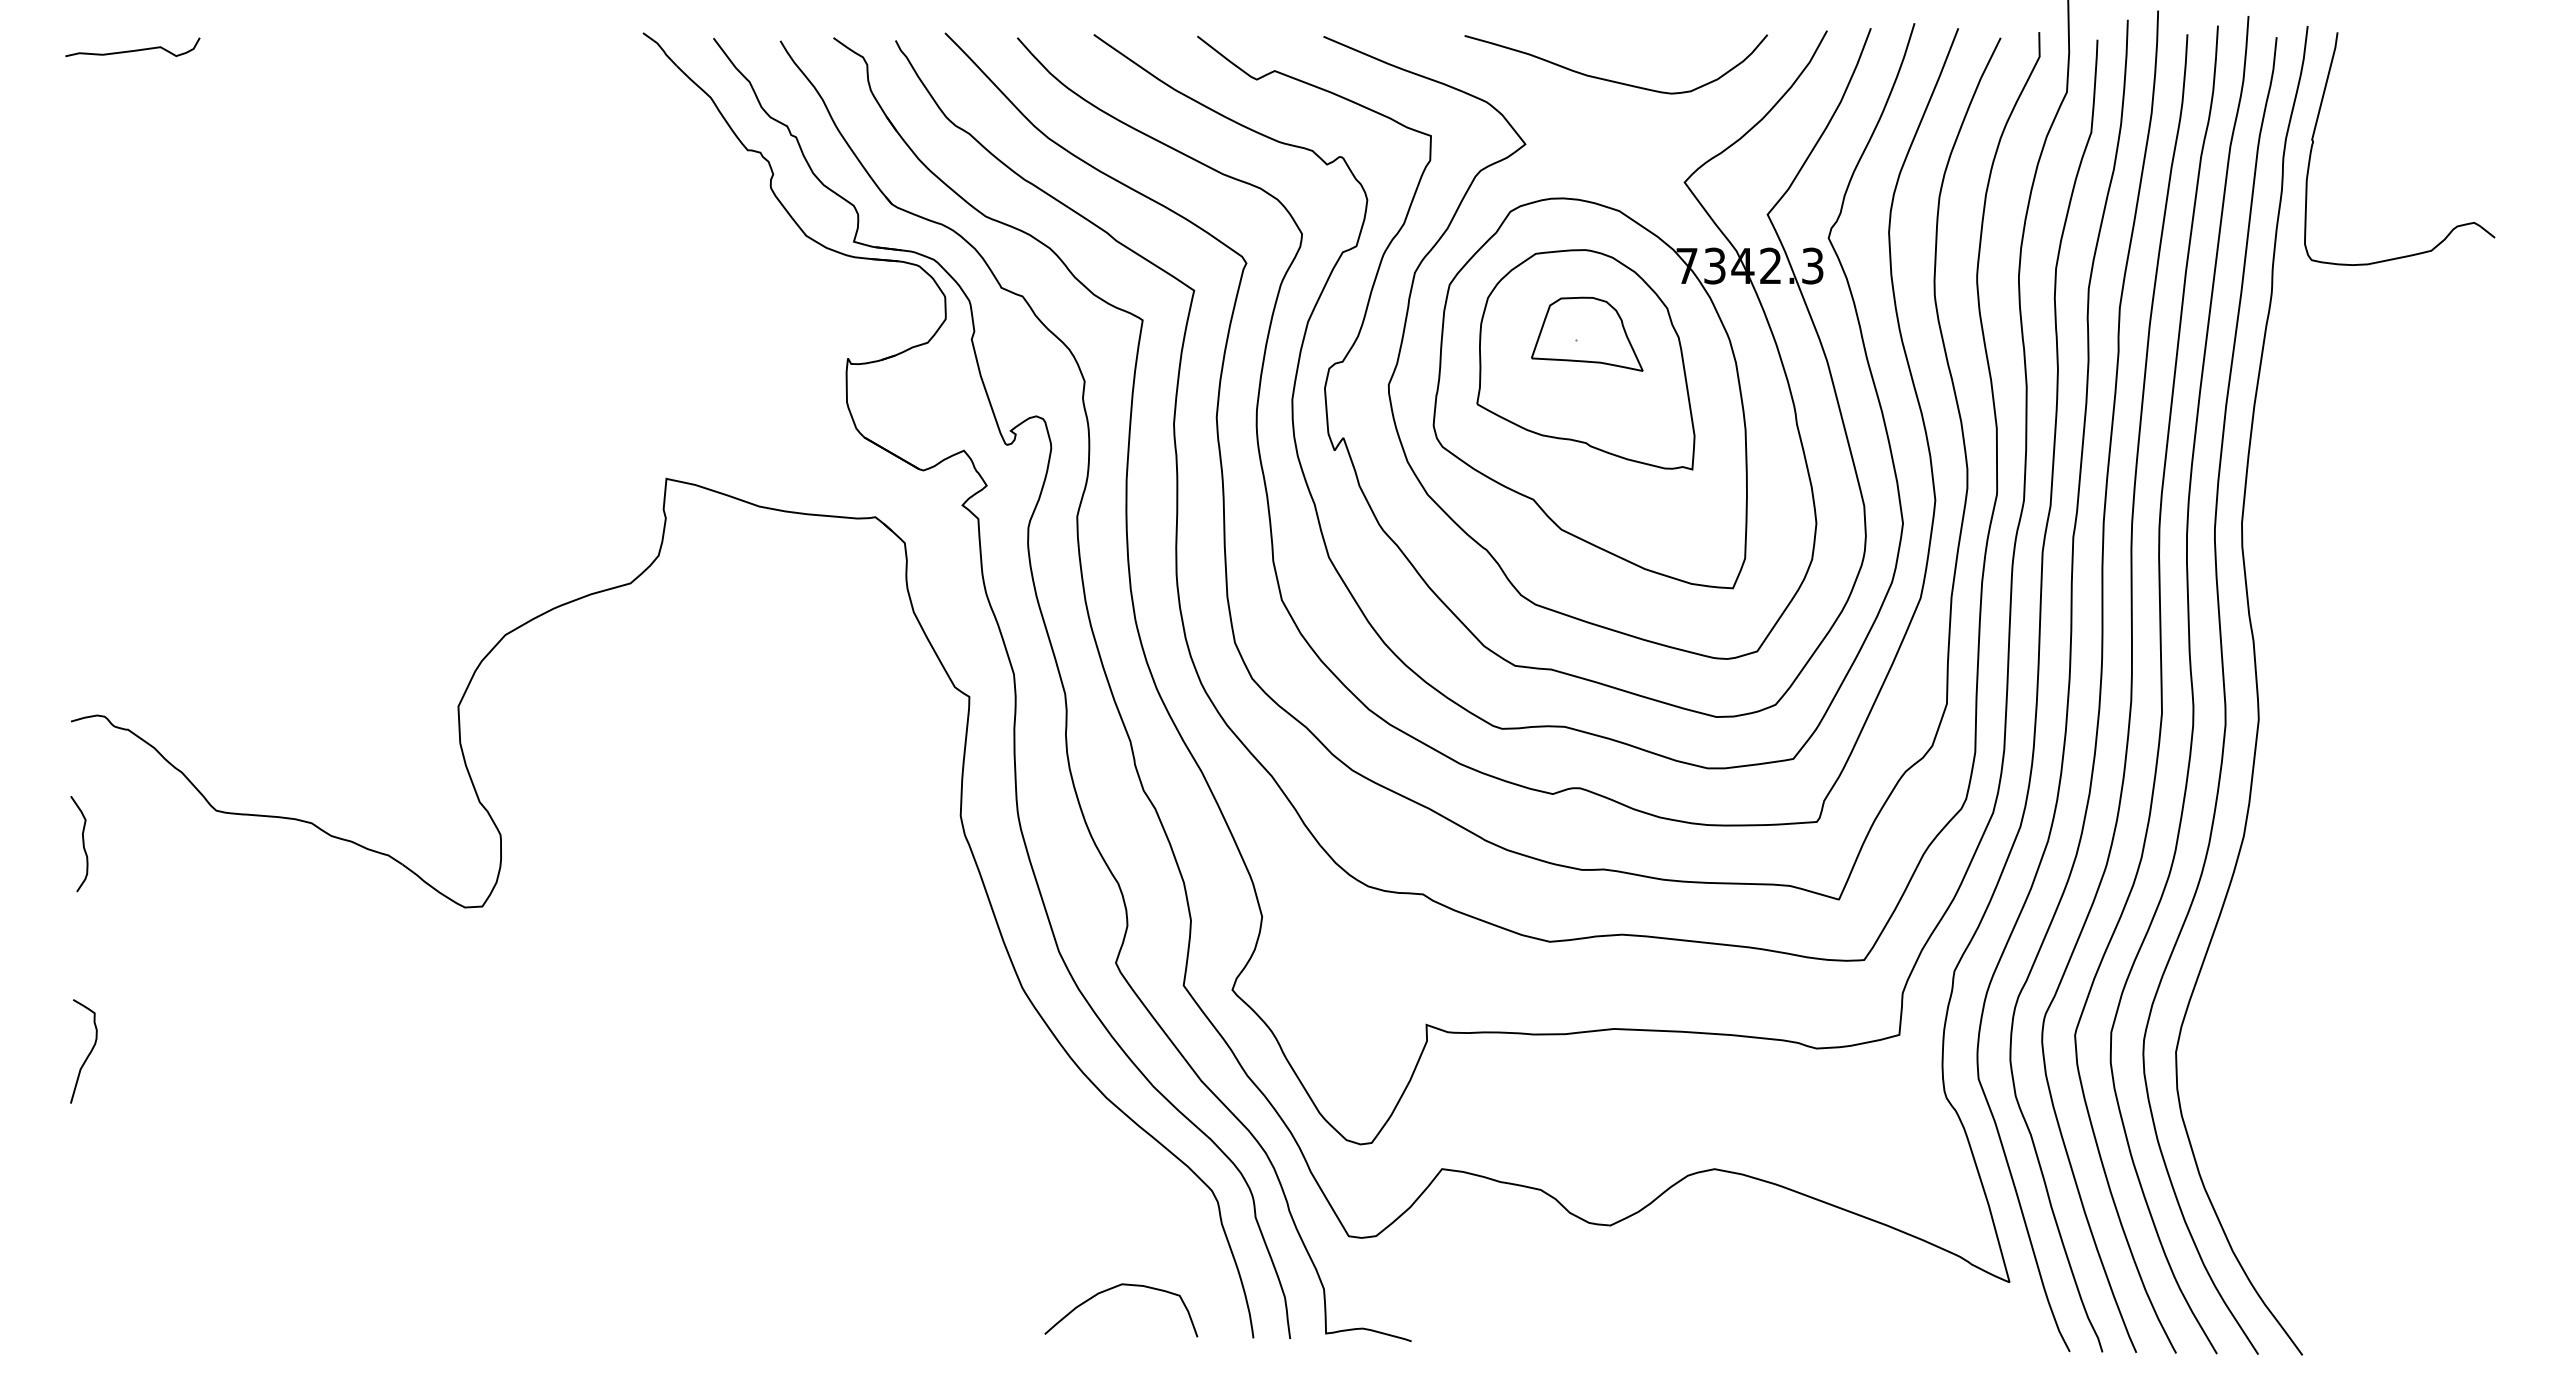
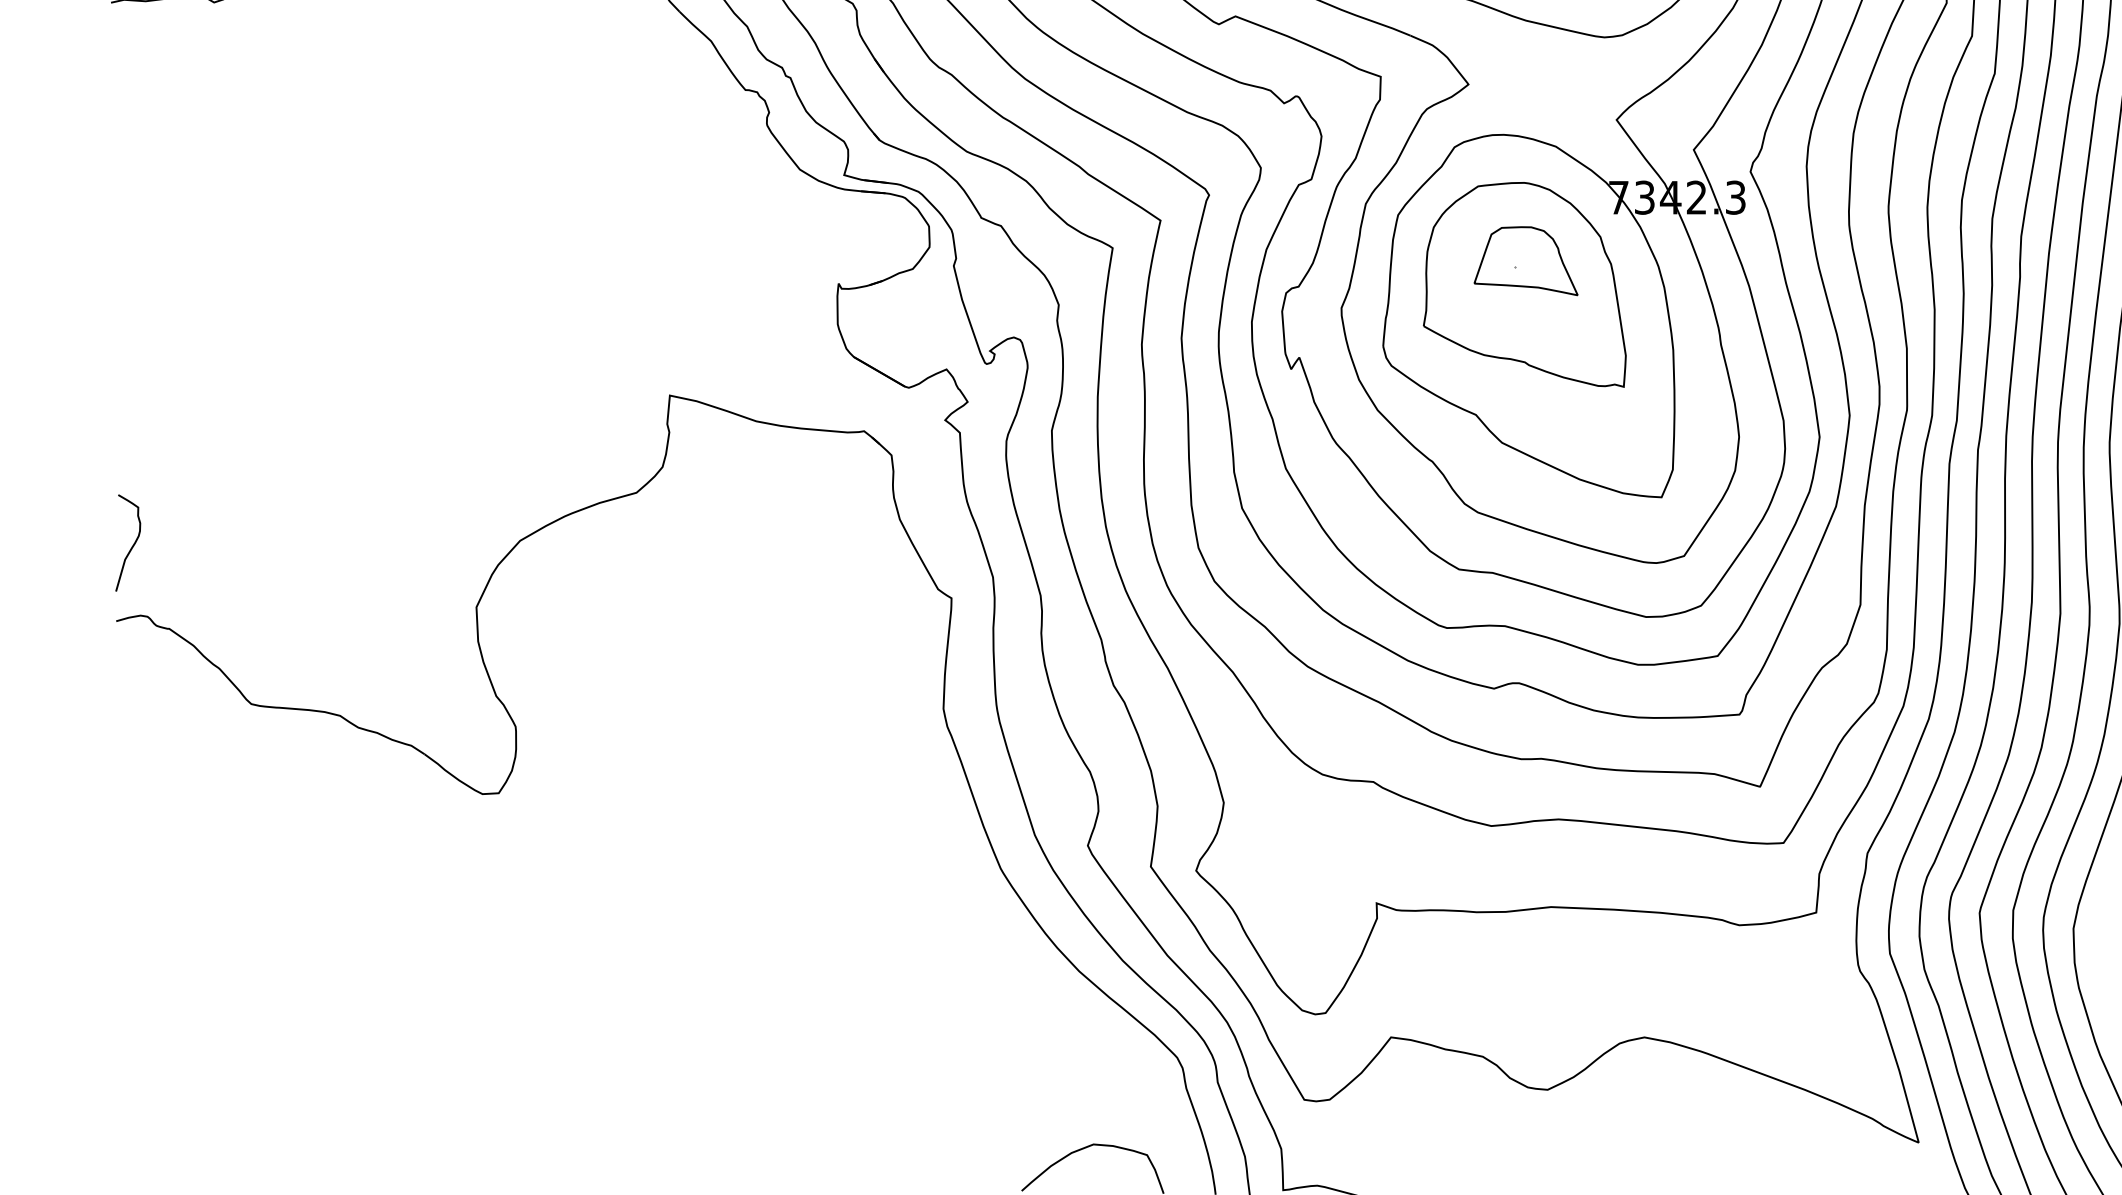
curve: (82, 844) -> (126, 735), removed
curve: (88, 1053) -> (132, 544), moved

